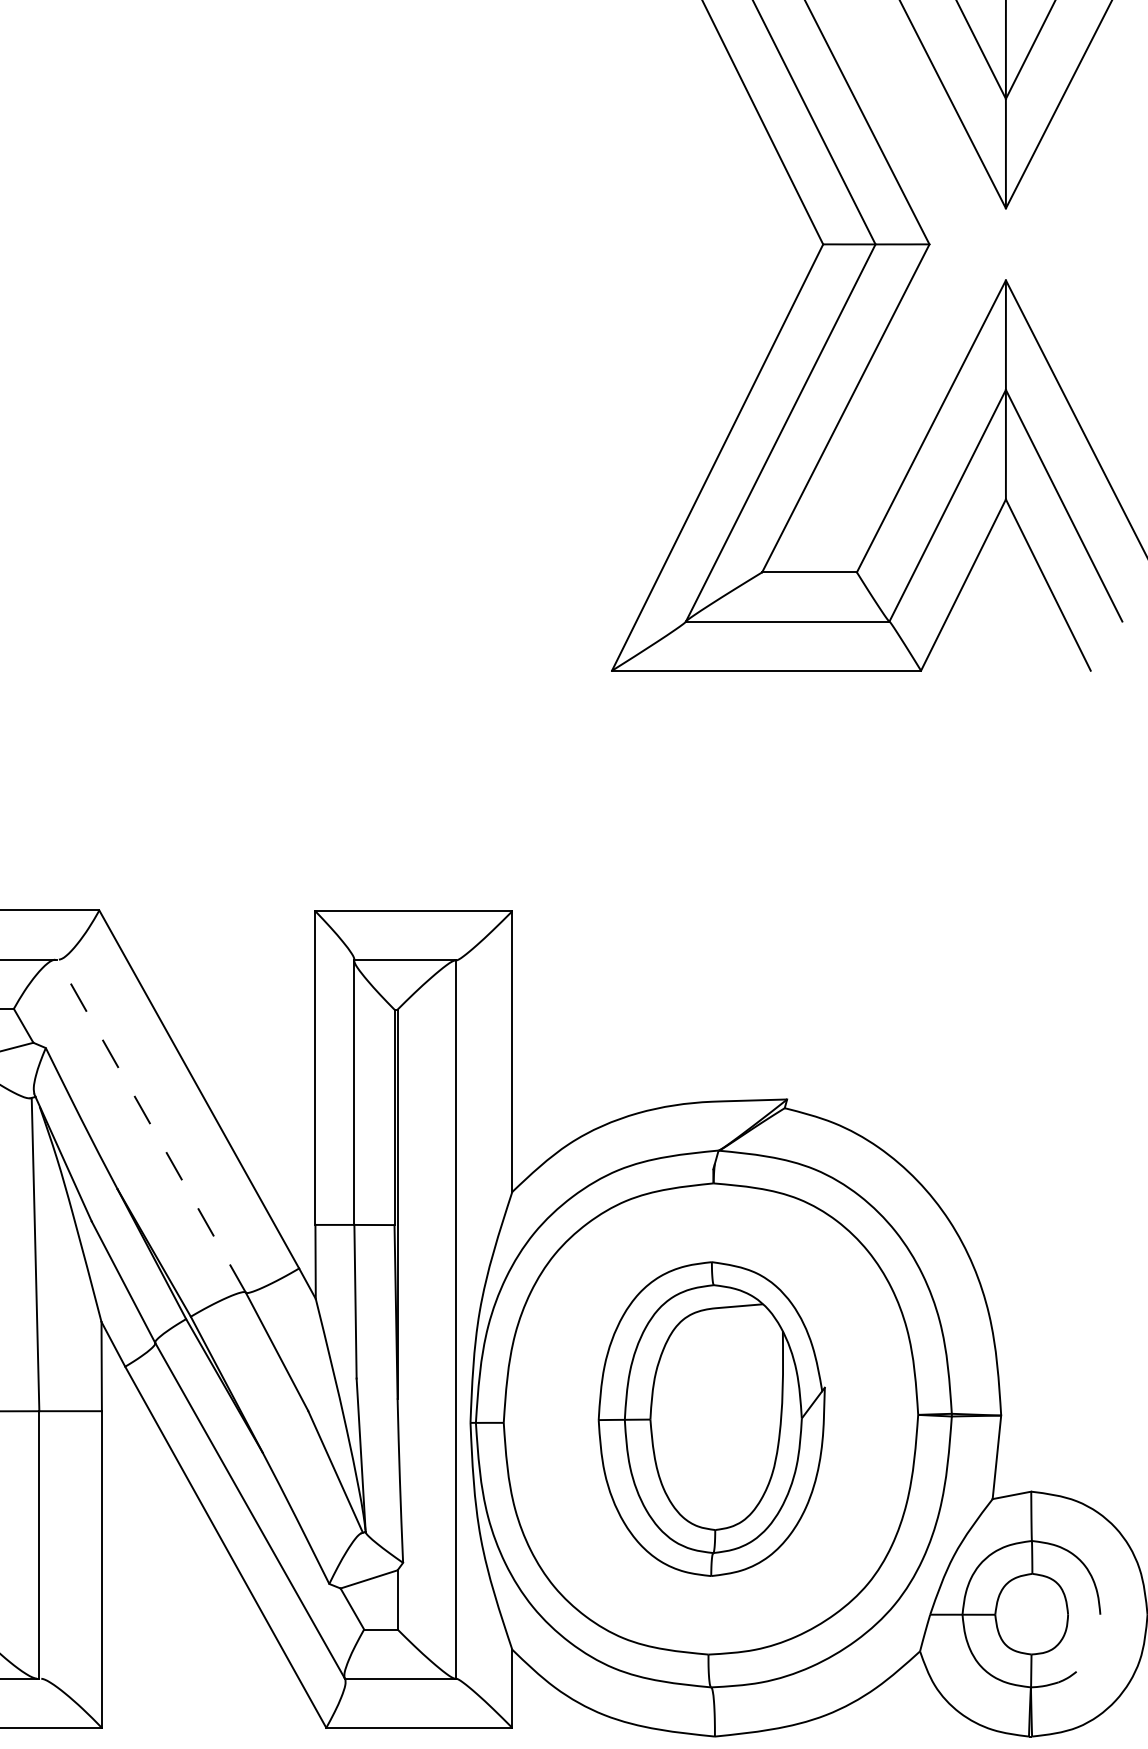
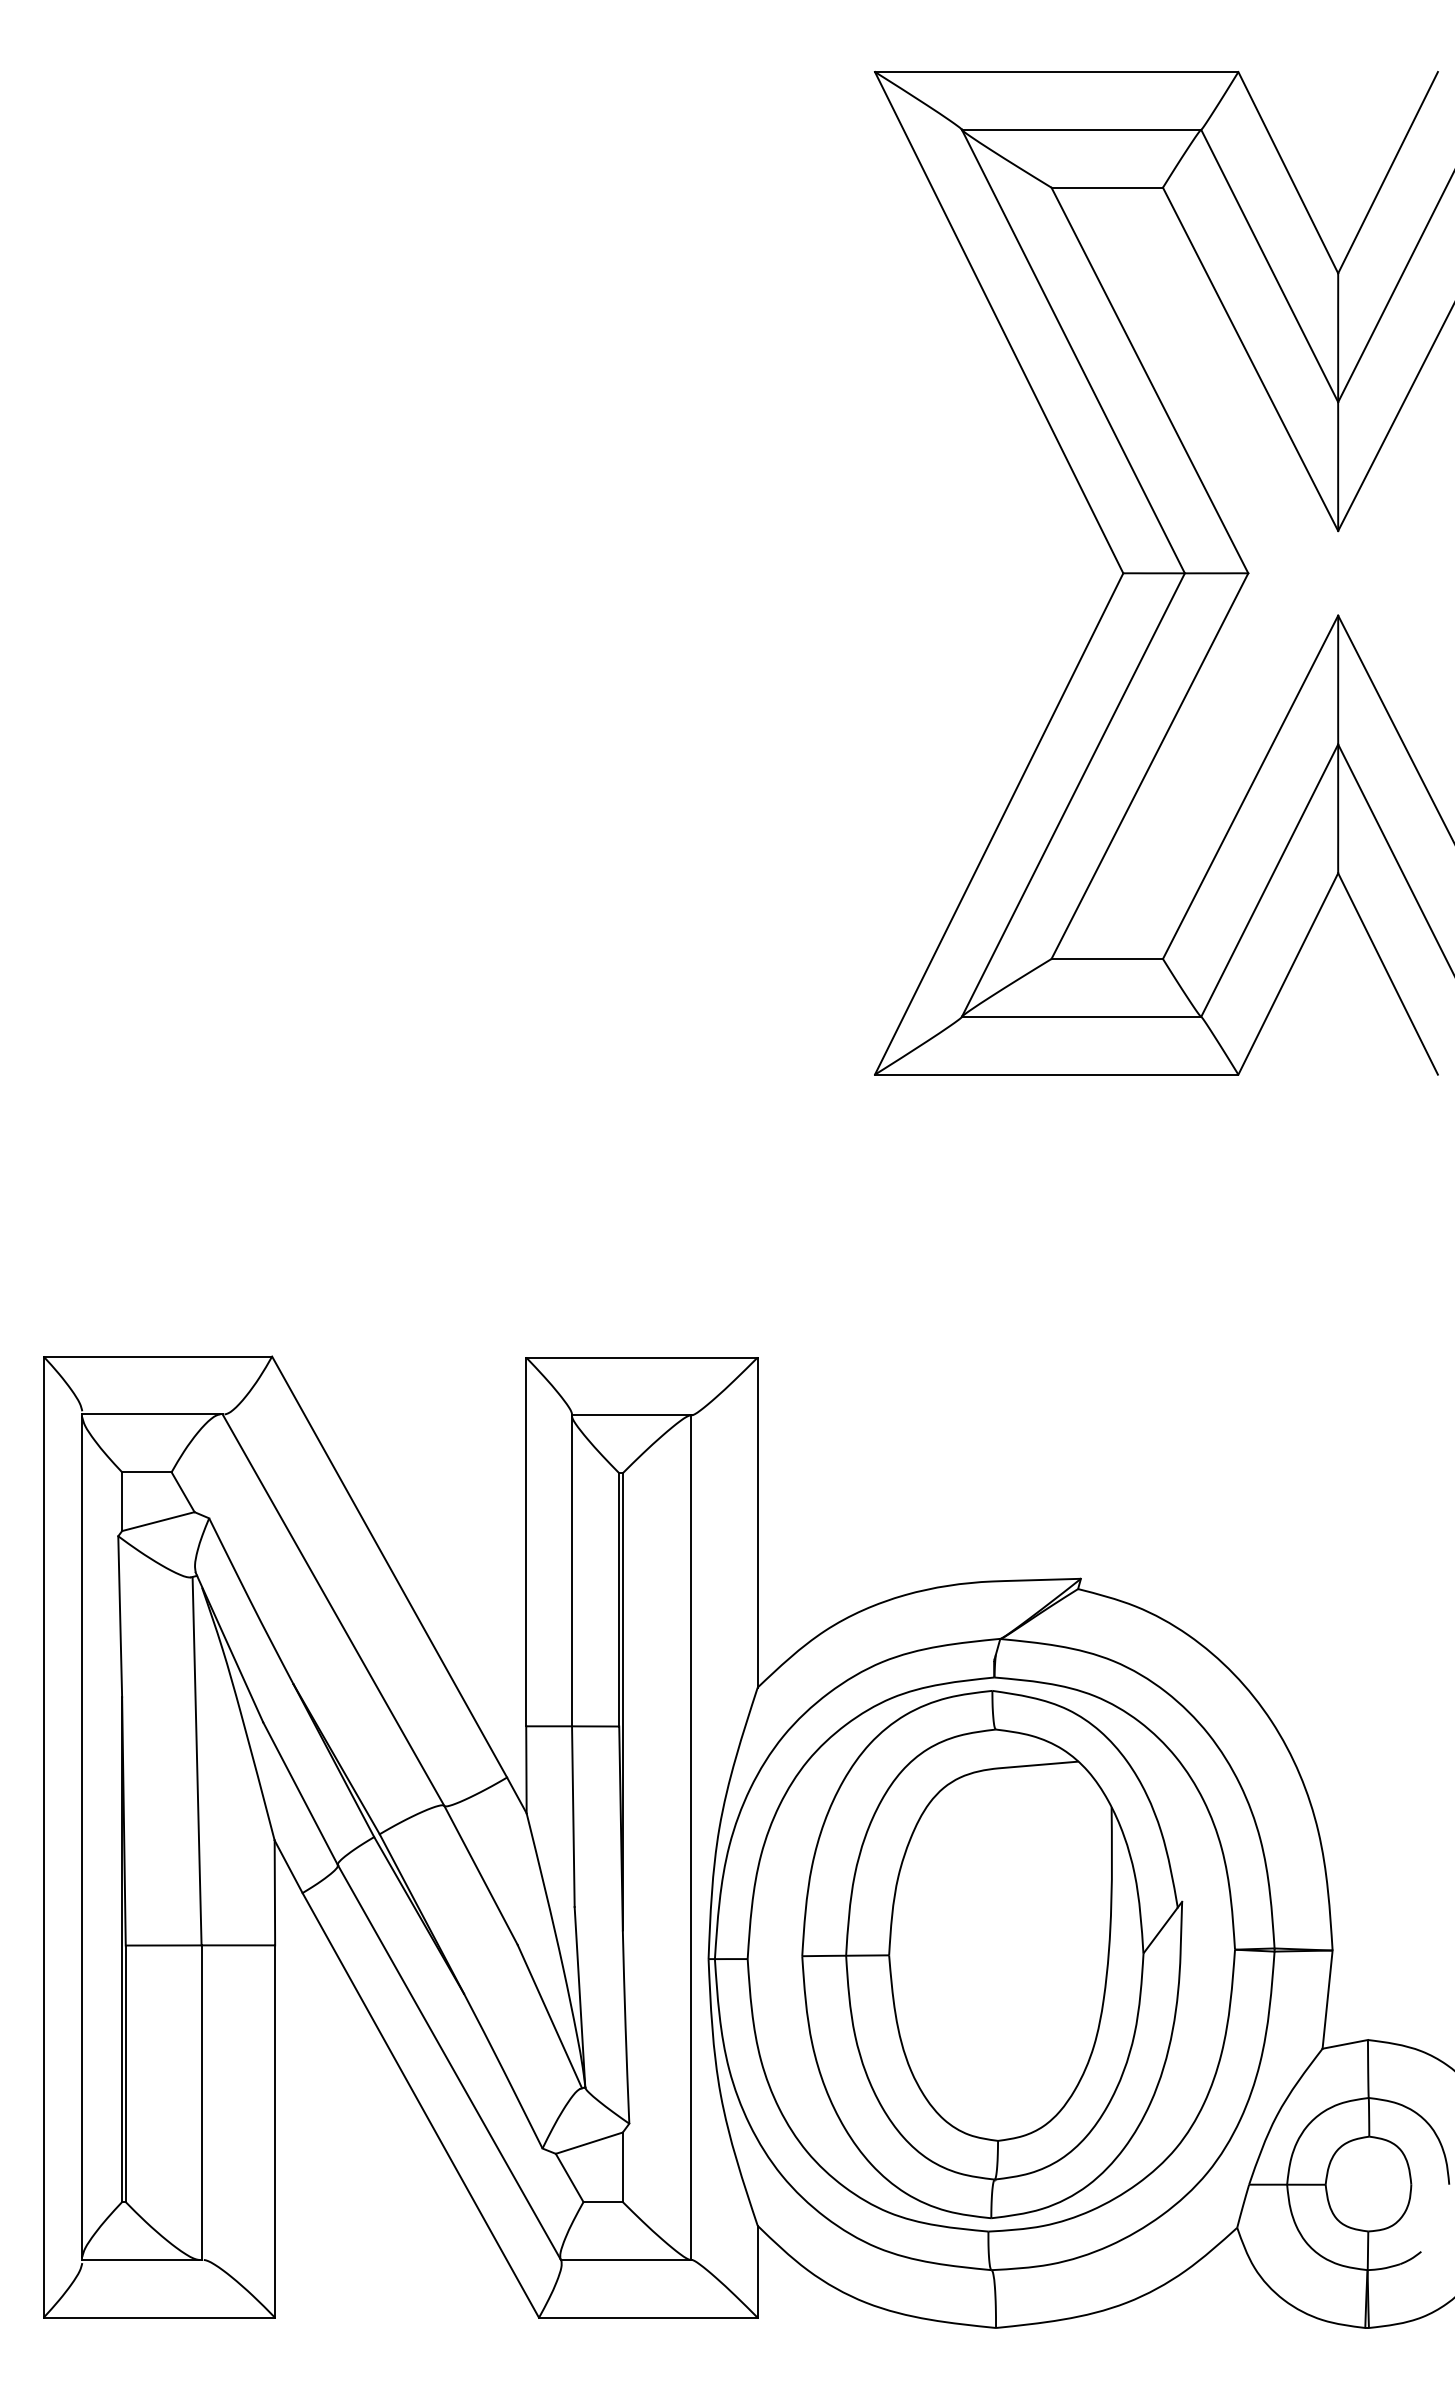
line: (151, 1126) -> (333, 1610), dashed -> solid
part: (711, 1418) -> (992, 1954), size x1.43

